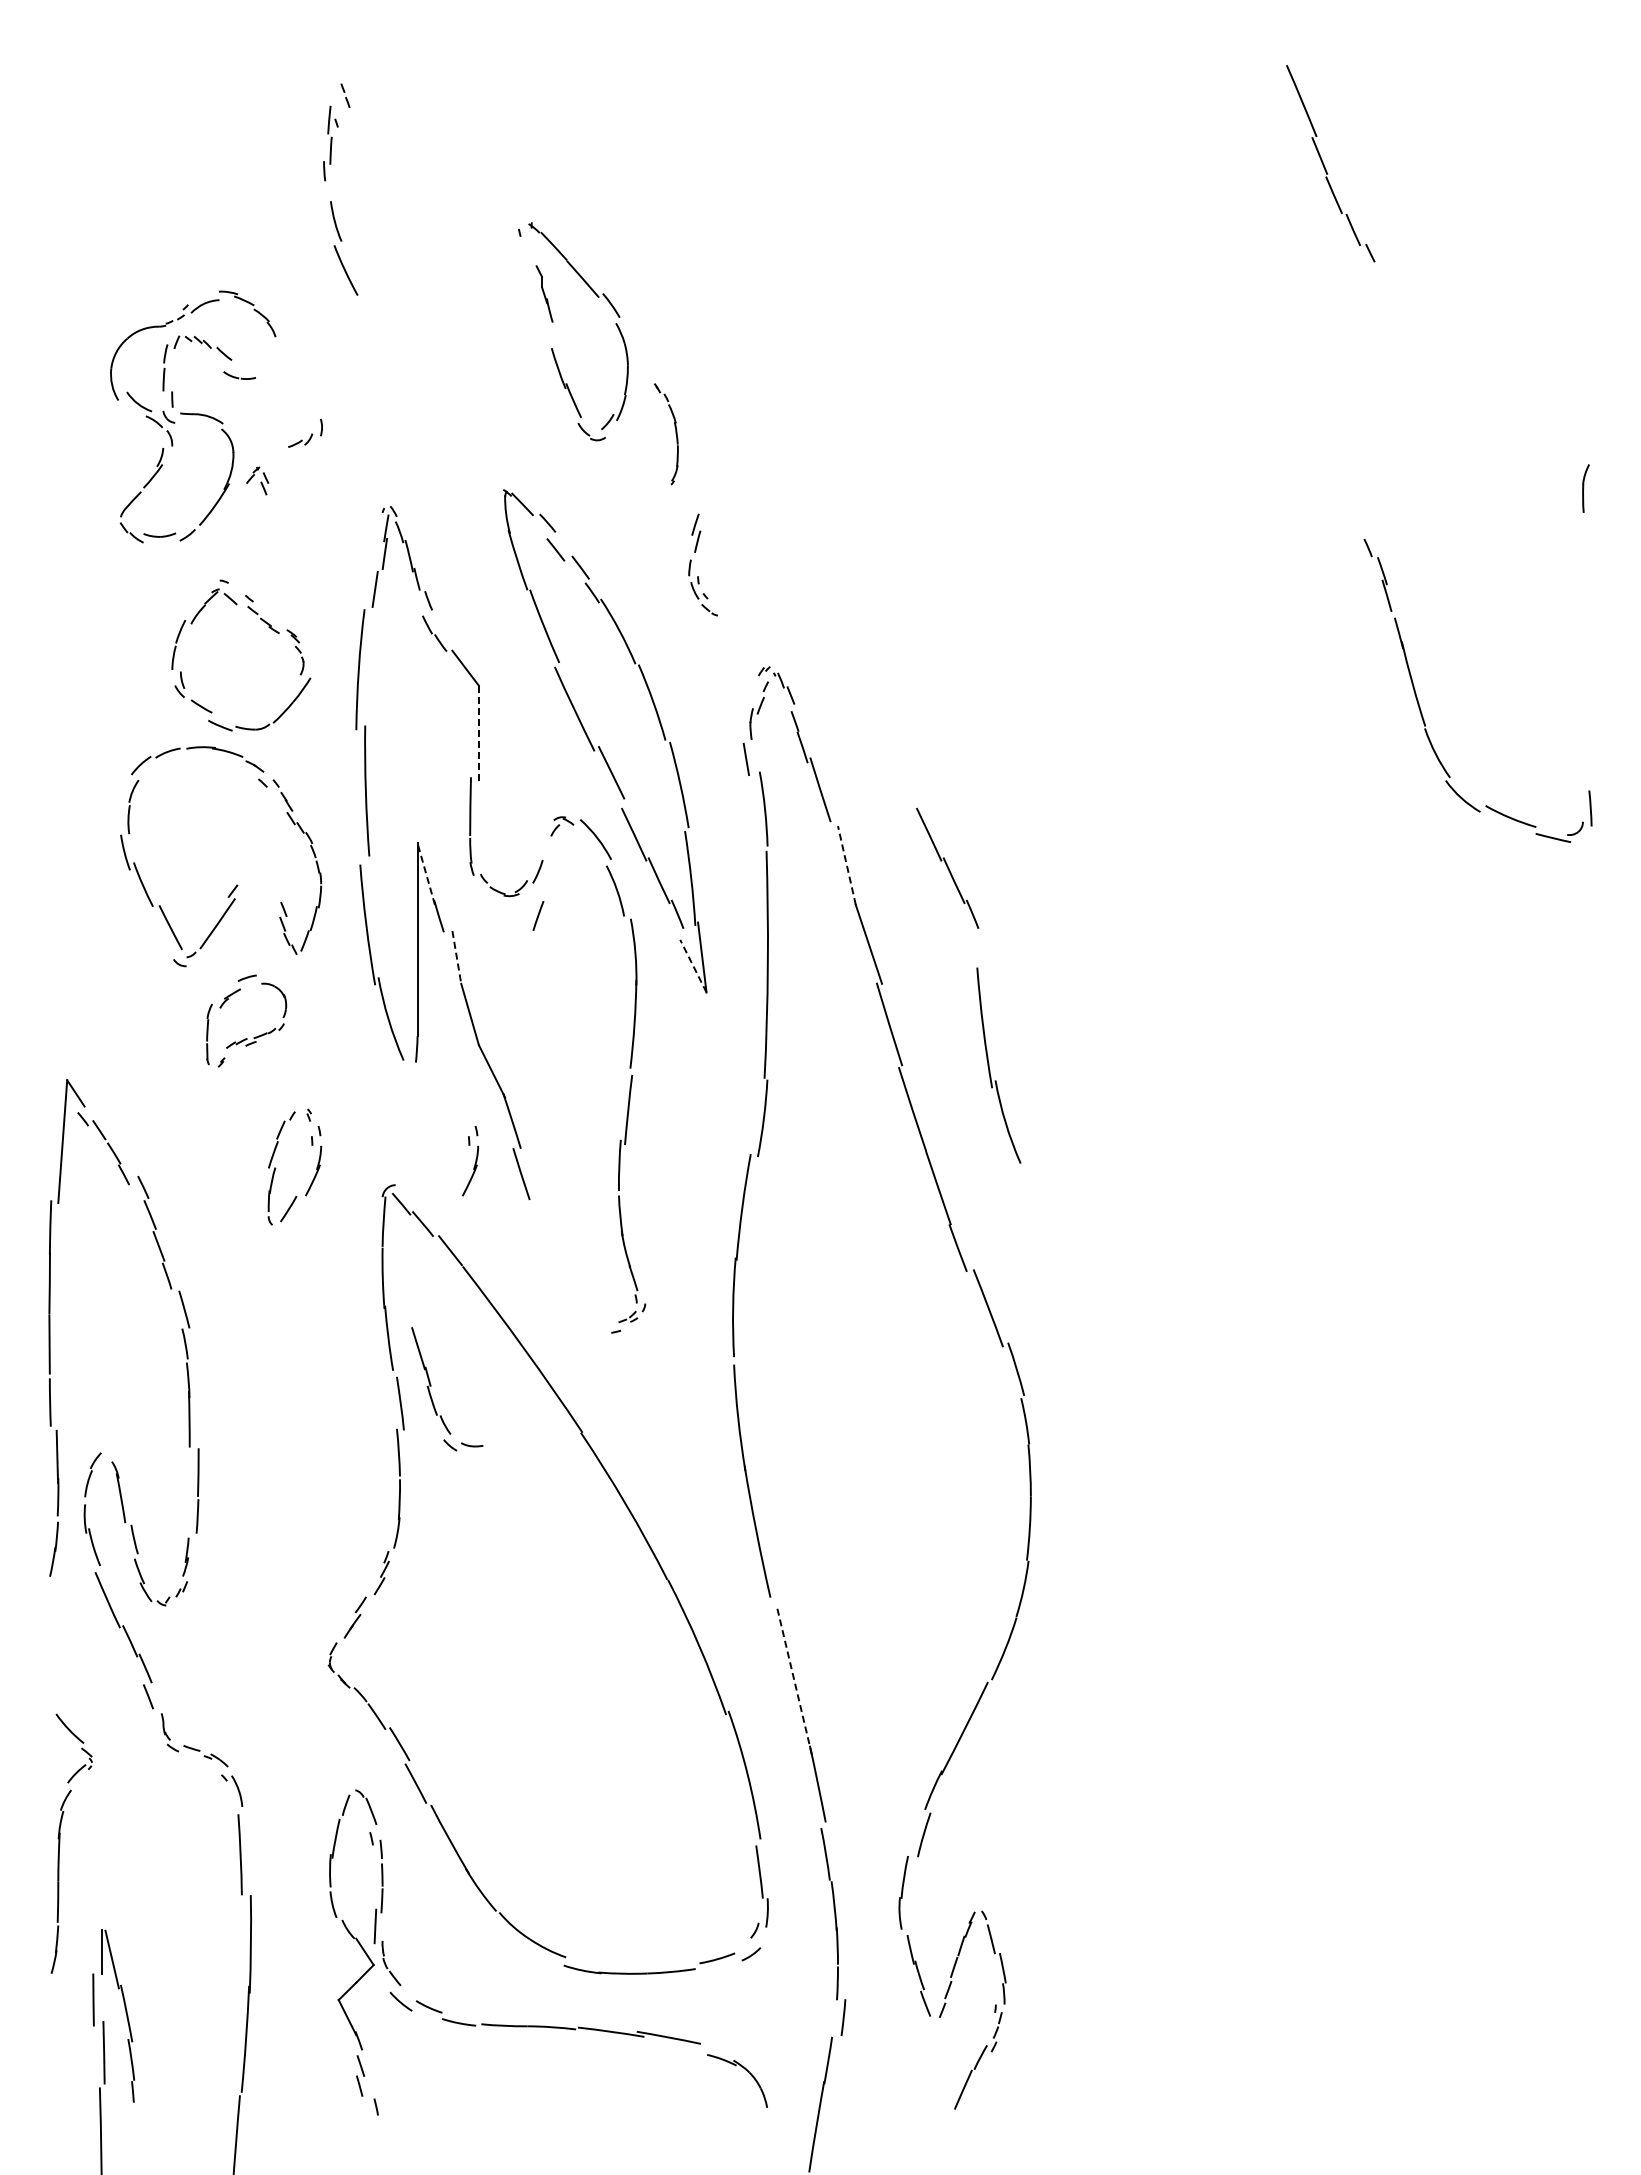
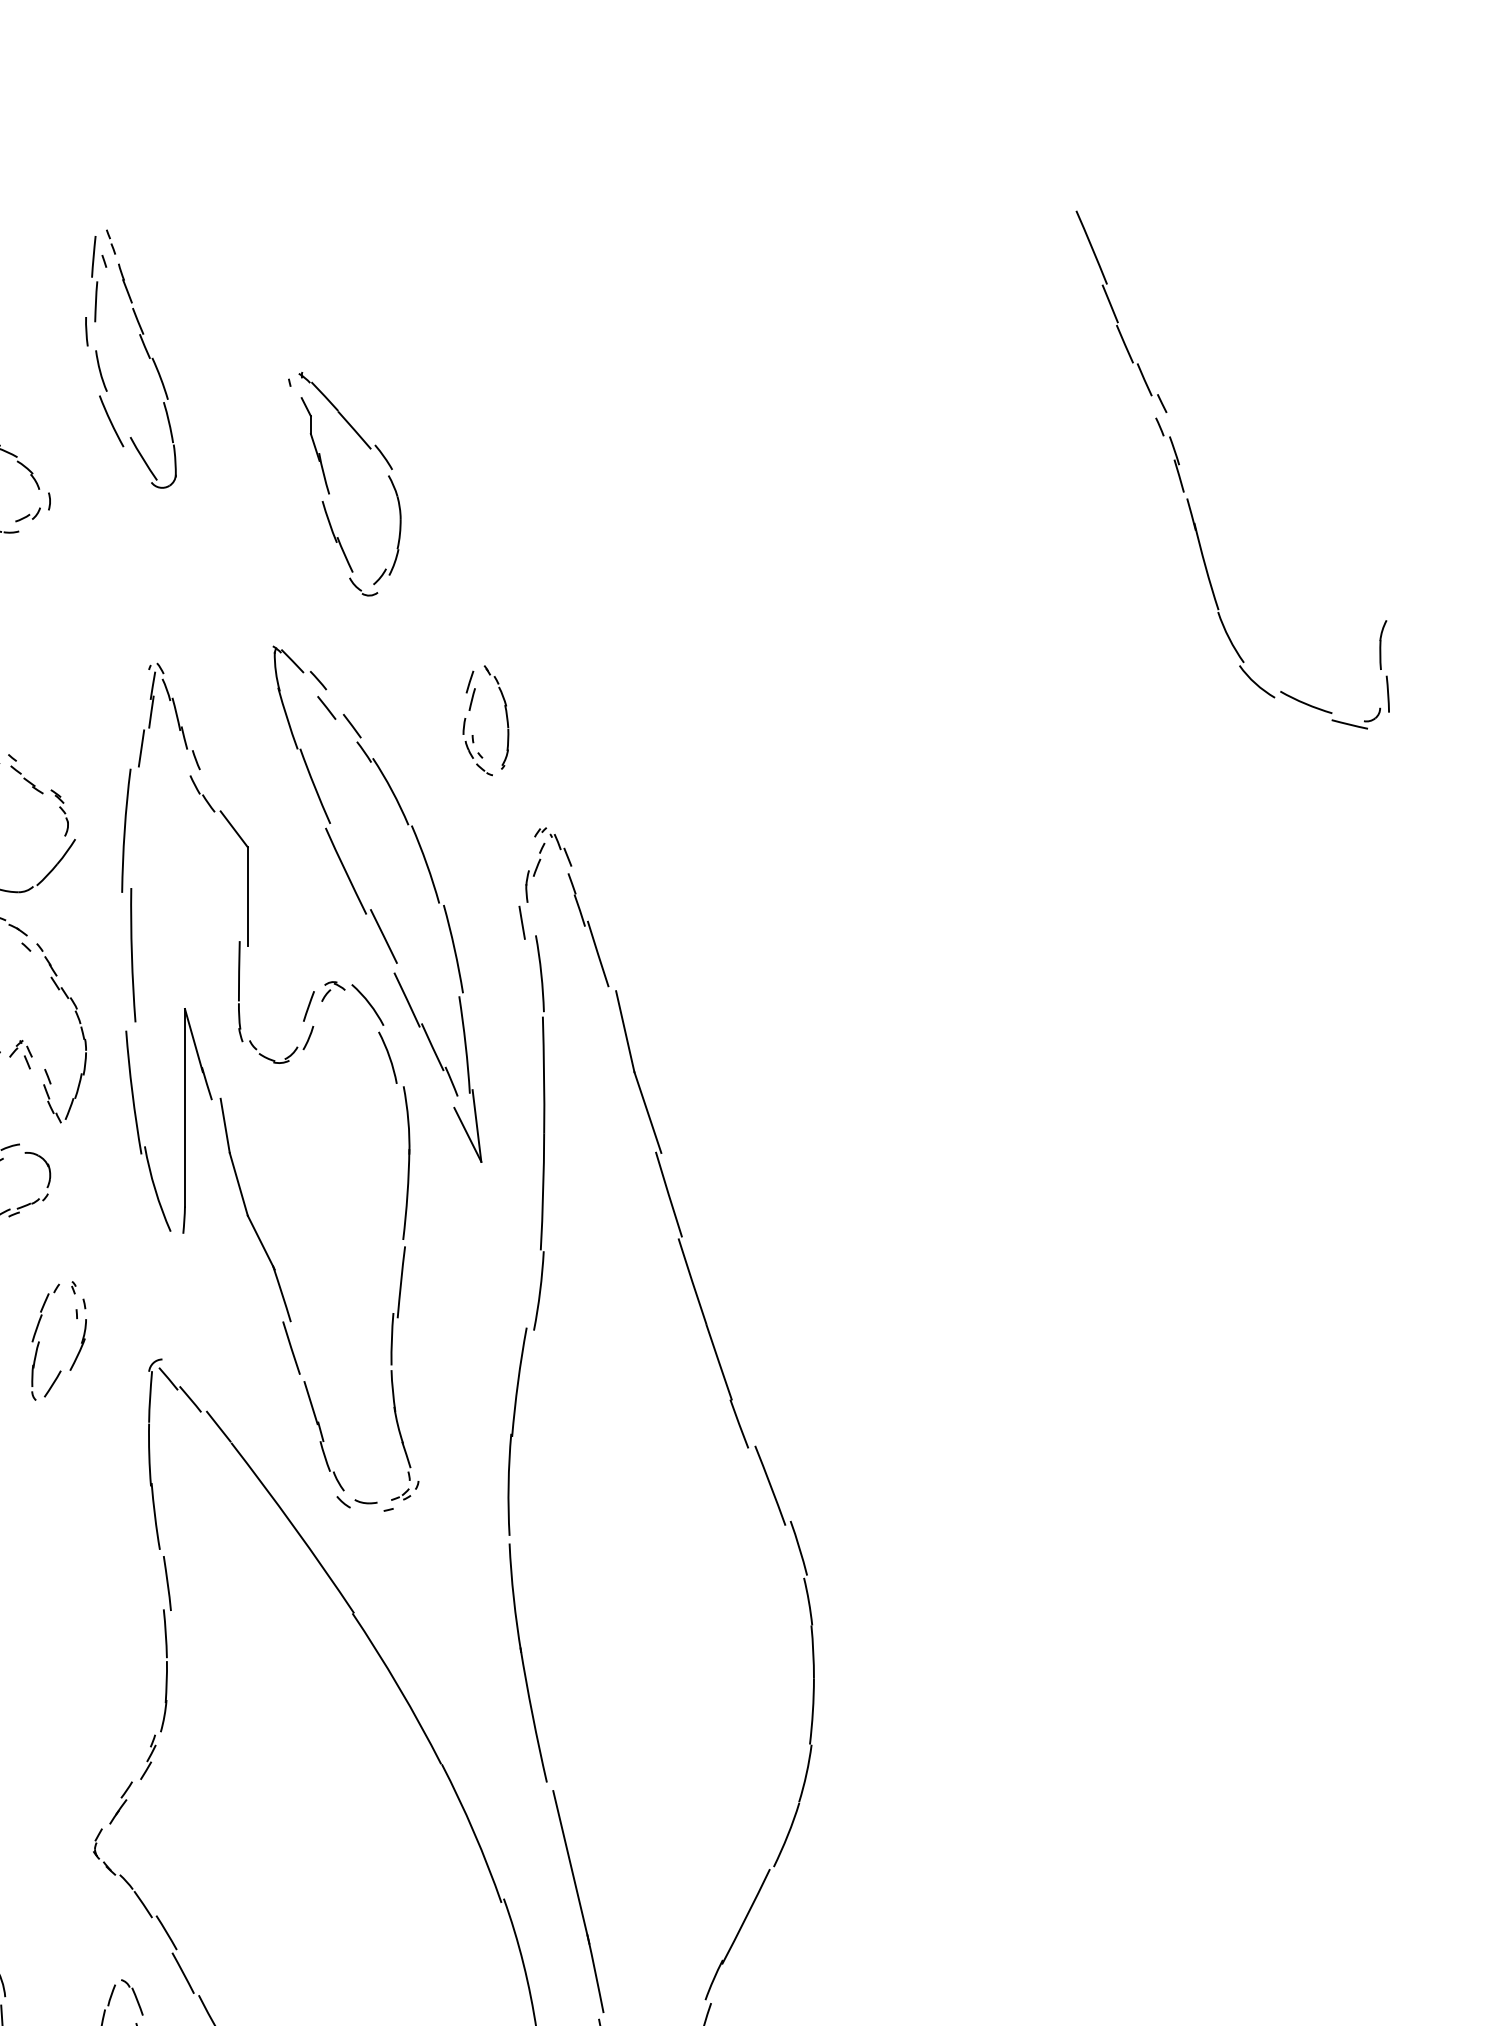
part: (330, 143) -> (95, 291), size x1.43
part: (390, 222) -> (157, 372), added
part: (544, 293) -> (315, 444), size x1.67
part: (305, 432) -> (33, 506), moved
part: (675, 434) -> (505, 717), moved
part: (257, 480) -> (20, 1054), moved
part: (1420, 706) -> (1213, 589), moved
line: (478, 734) -> (247, 897), dashed -> solid
line: (846, 865) -> (624, 1031), dashed -> solid
part: (947, 867) -> (728, 1033), removed
line: (426, 874) -> (194, 1040), dashed -> solid
line: (538, 915) -> (308, 1005), moved
line: (456, 957) -> (224, 1125), dashed -> solid
line: (693, 965) -> (467, 1134), dashed -> solid
part: (989, 1065) -> (771, 1236), removed
part: (470, 1161) -> (239, 1335), removed
part: (431, 1386) -> (324, 1441), moved
line: (794, 1679) -> (571, 1866), dashed -> solid

